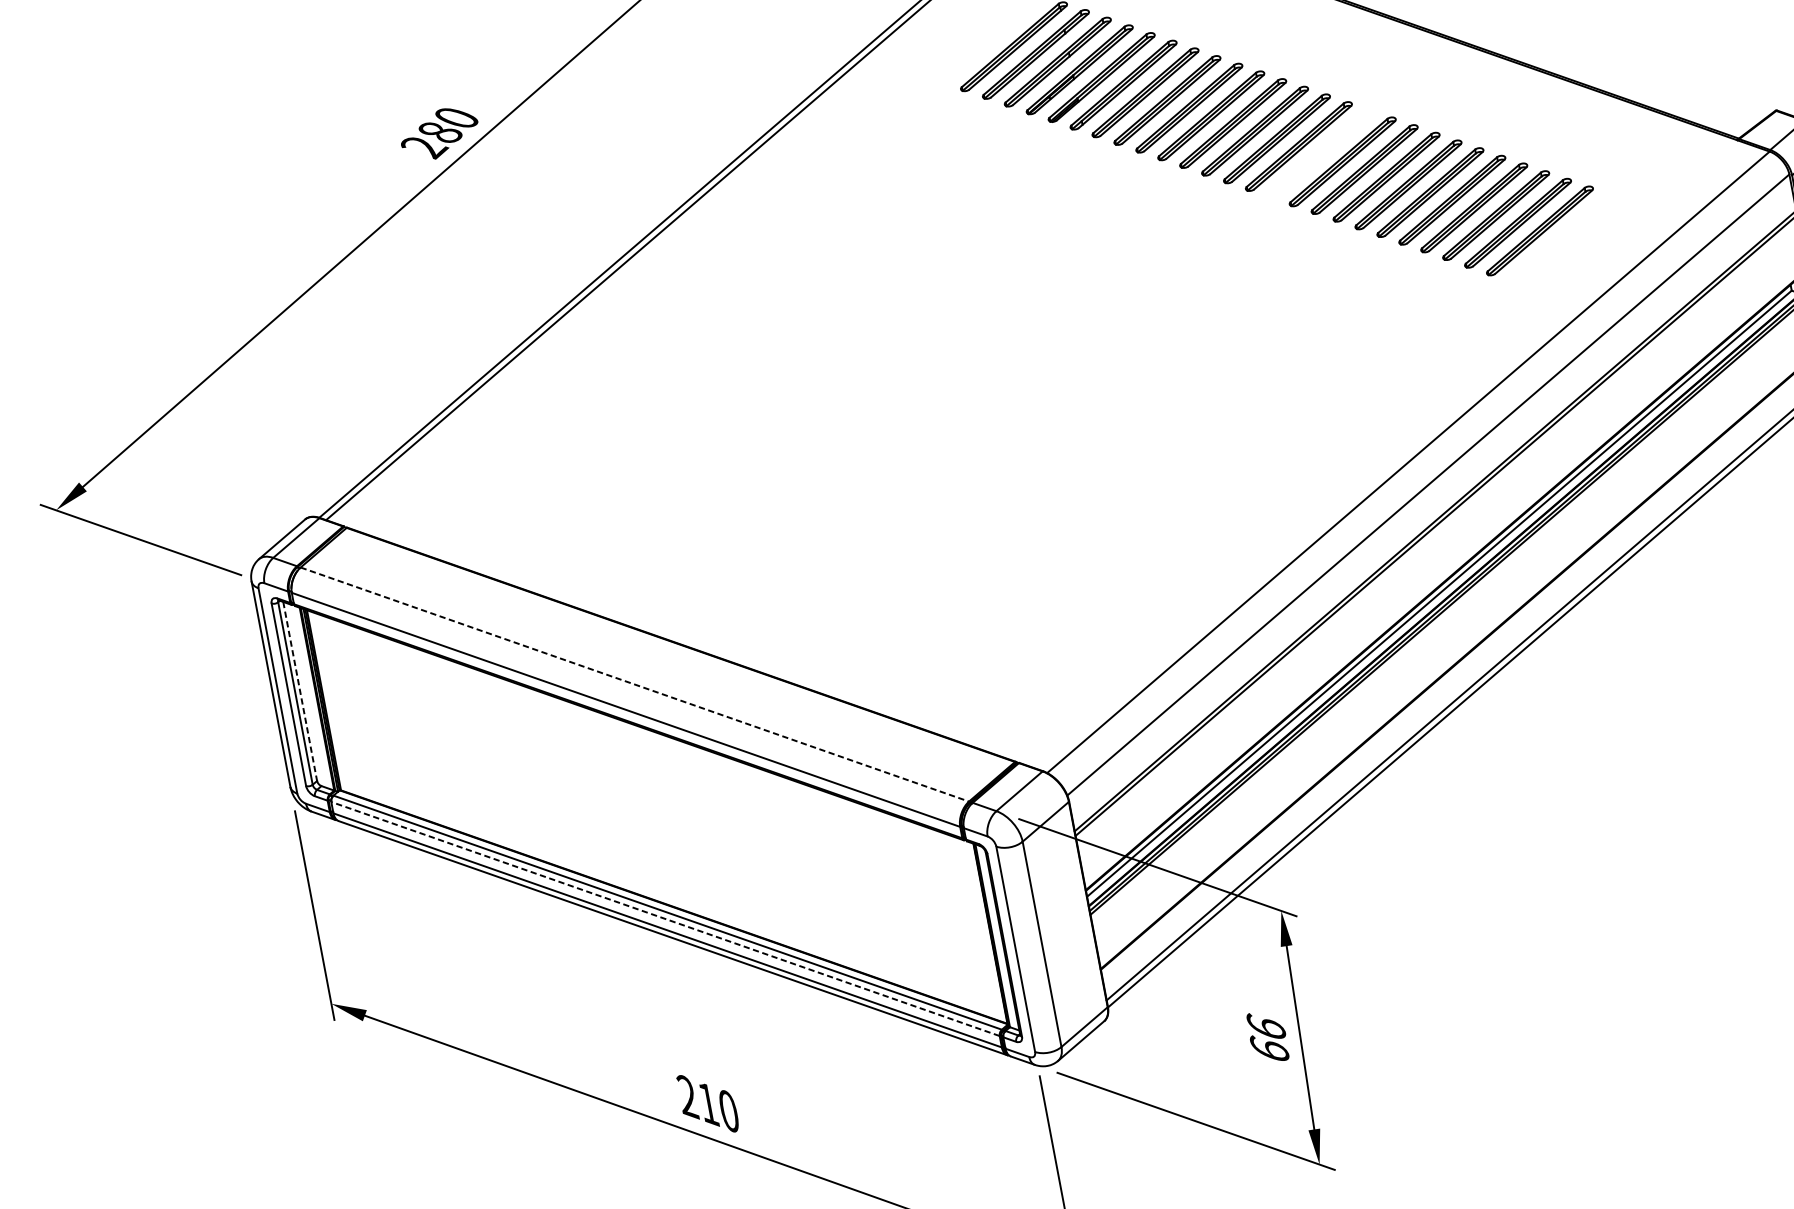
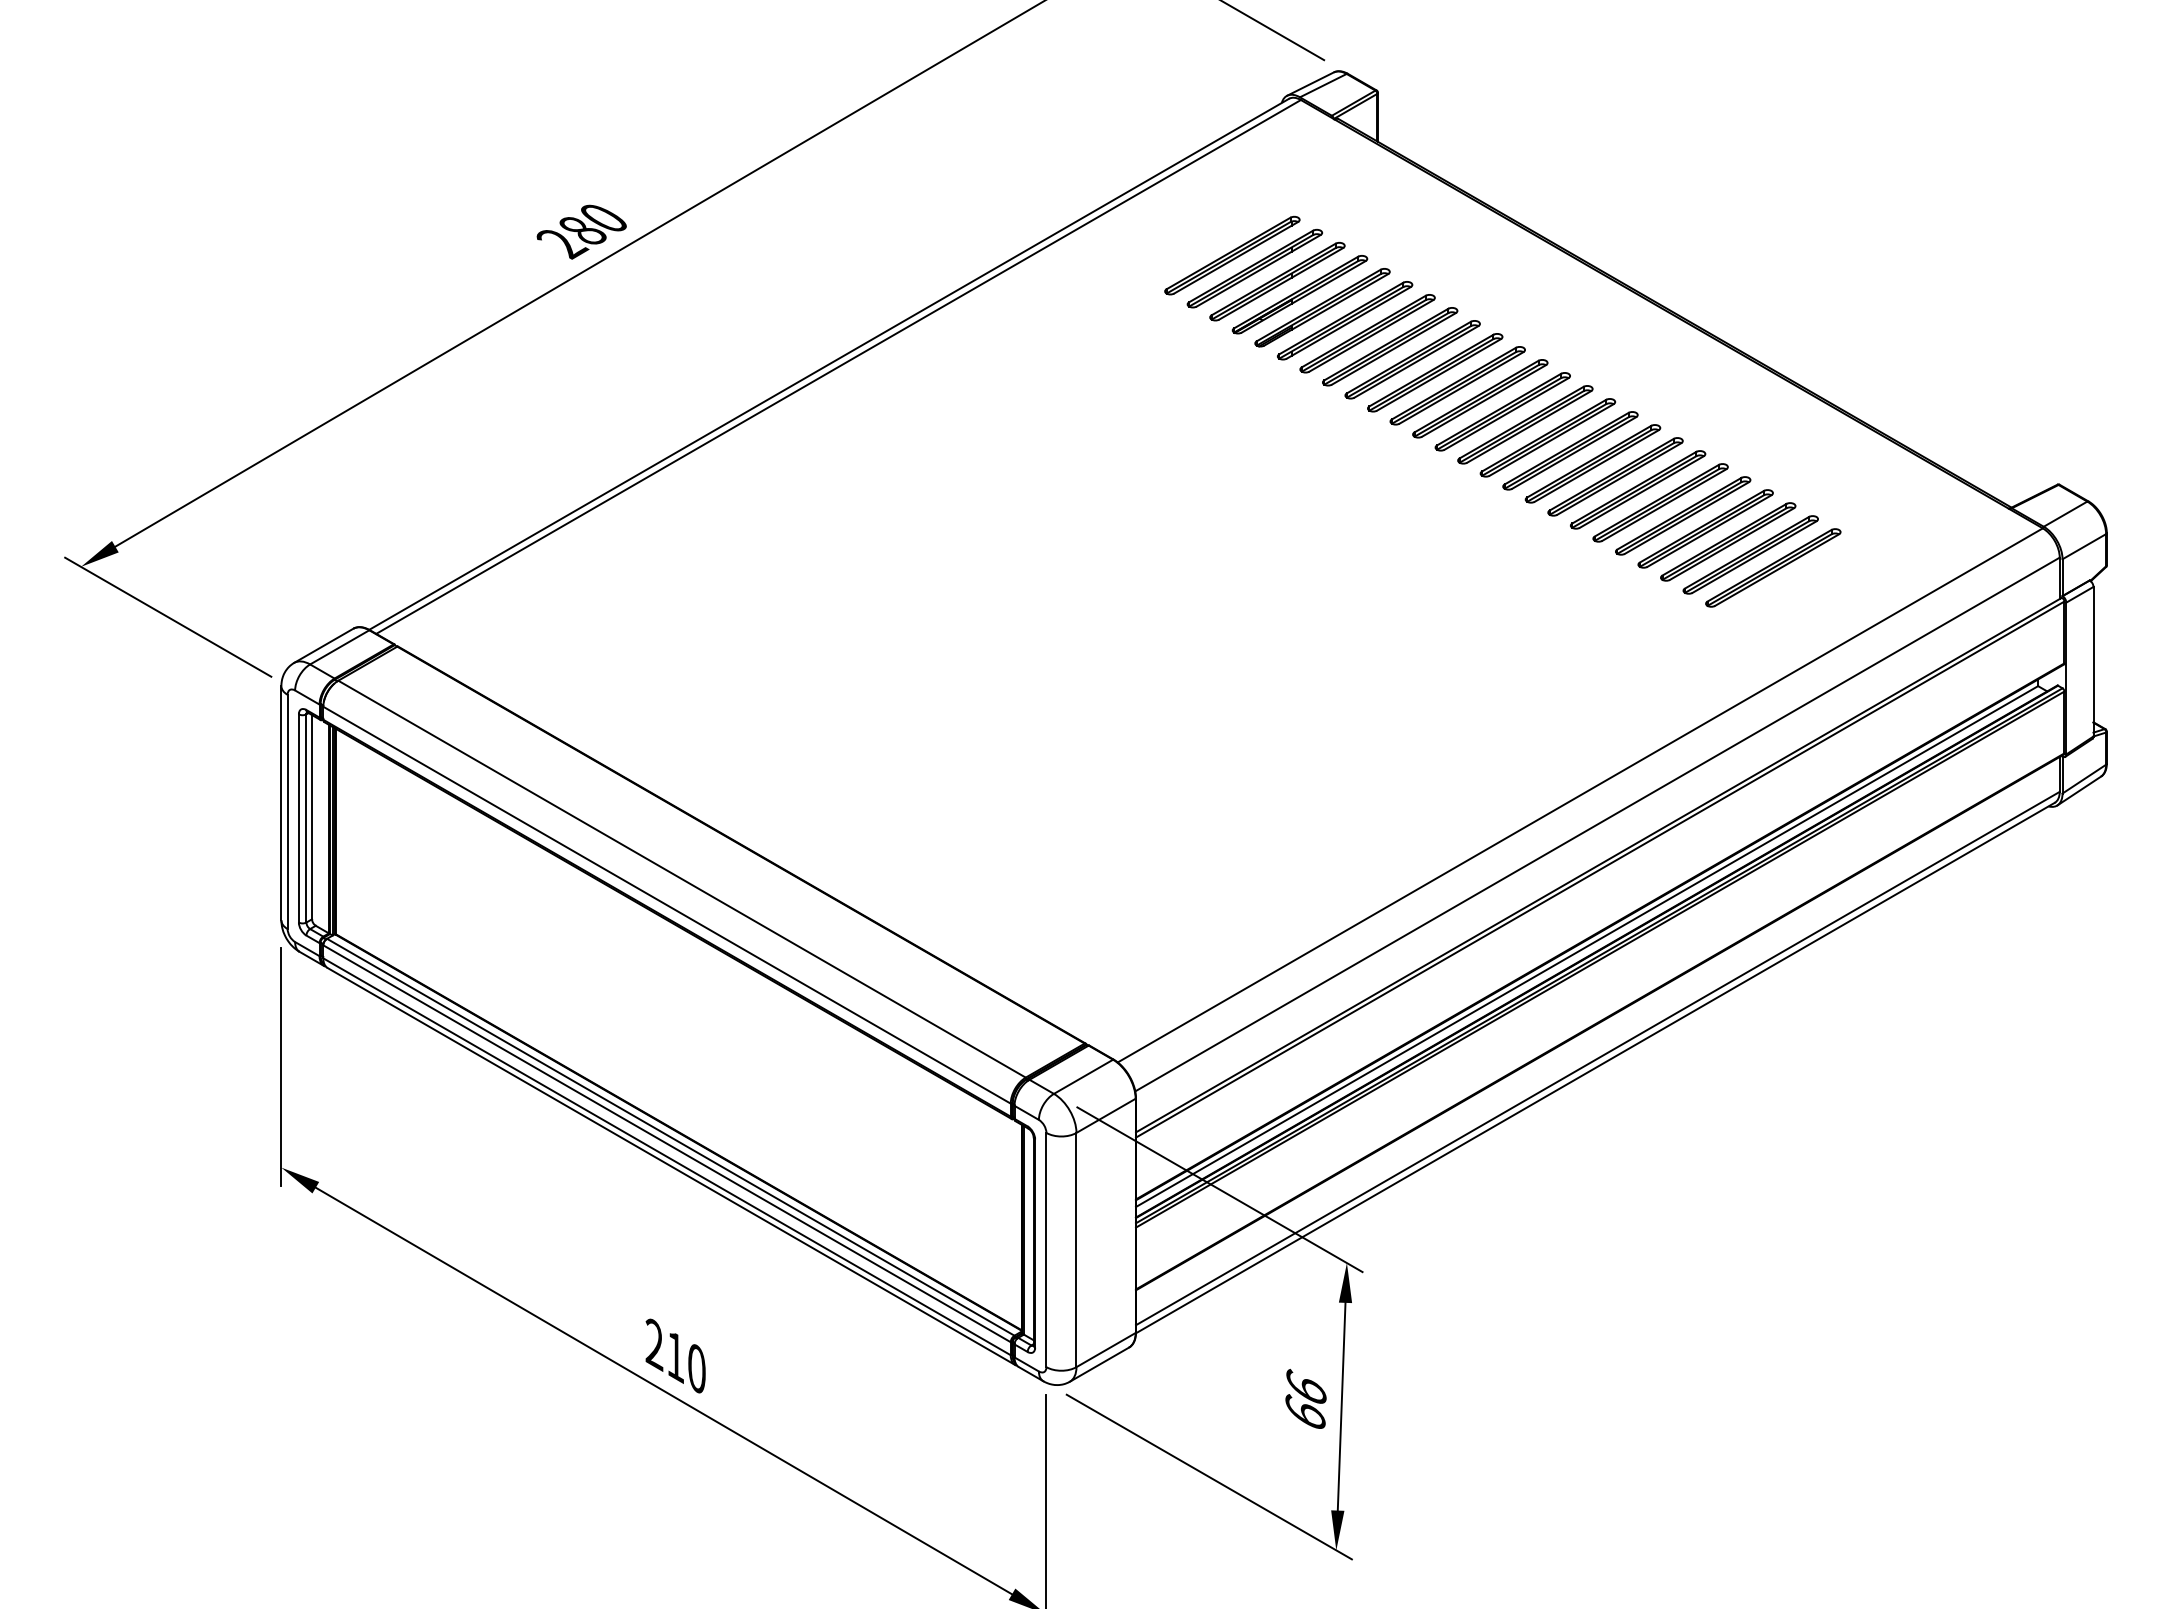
part: (1320, 153) -> (1547, 437), added
line: (635, 684) -> (682, 879), dashed -> solid
line: (300, 691) -> (312, 817), dashed -> solid
line: (665, 918) -> (667, 1143), dashed -> solid

